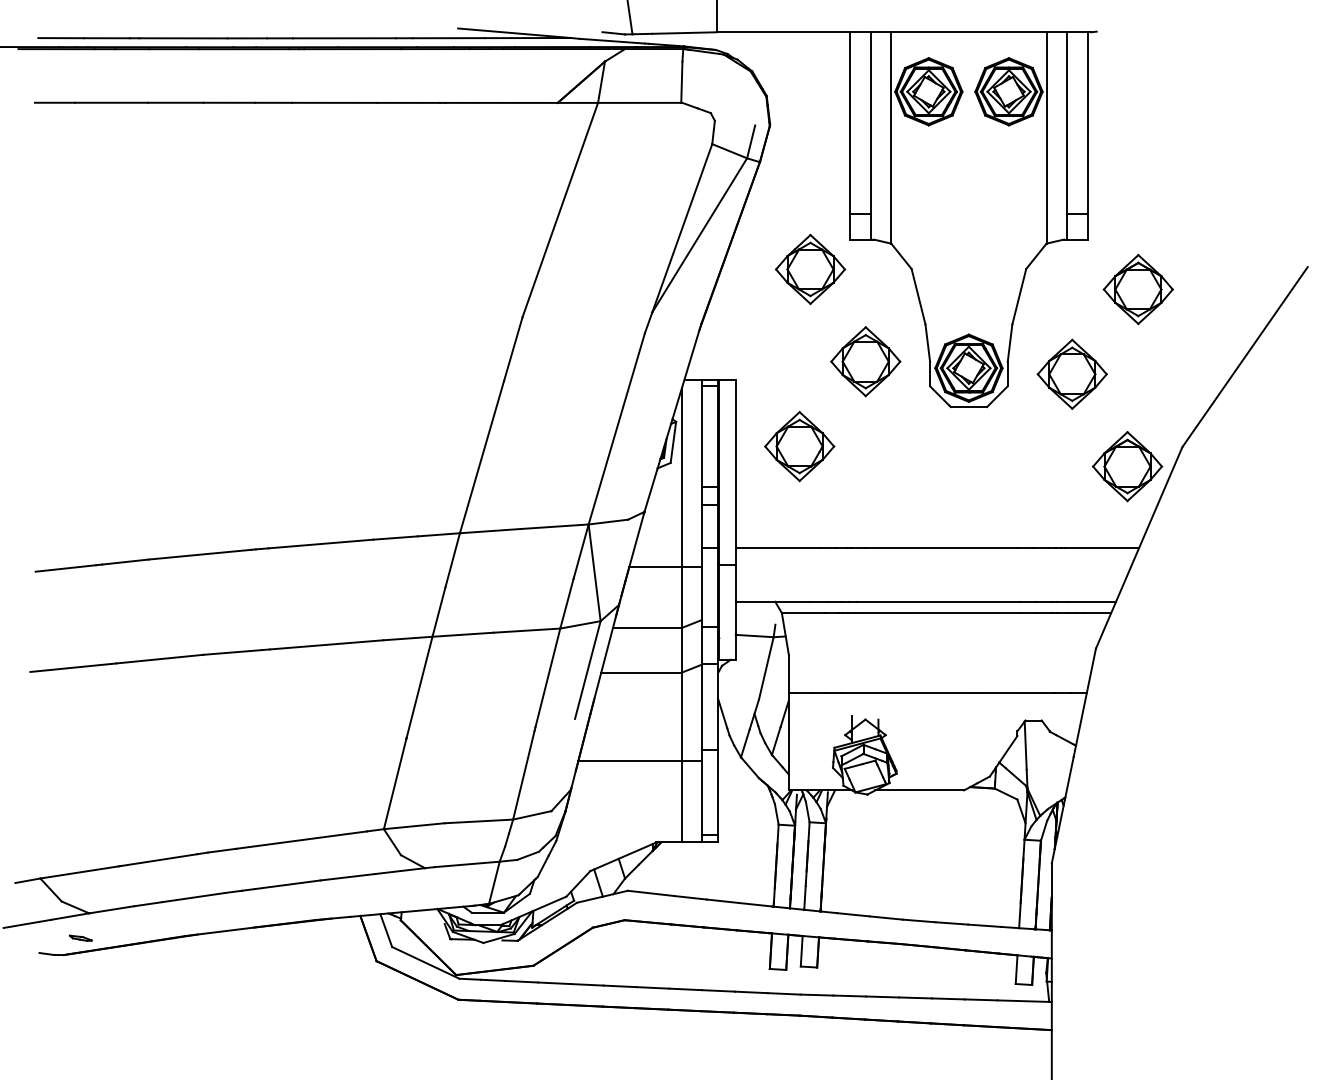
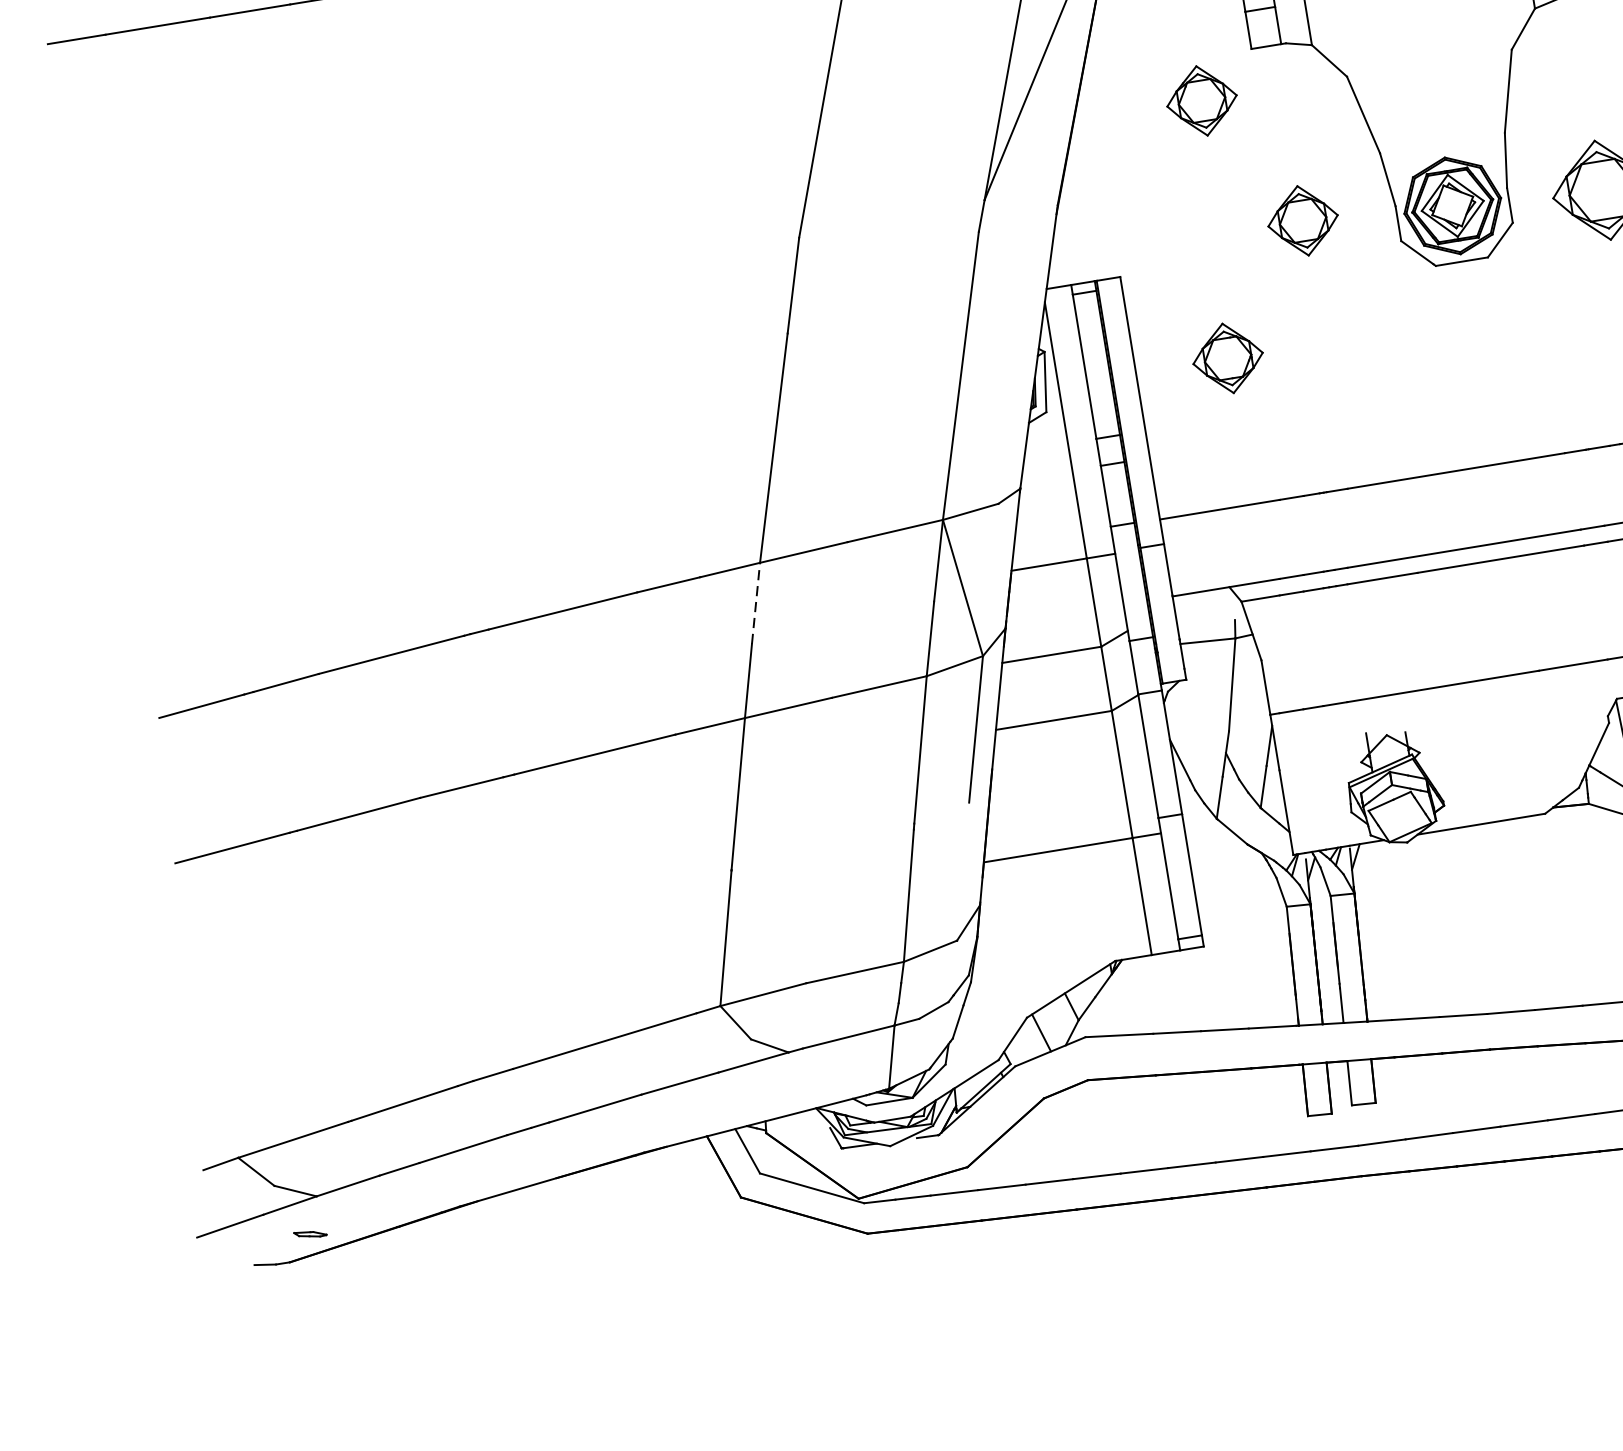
part: (810, 268) -> (1201, 99), size x0.7
part: (865, 361) -> (1302, 220), size x0.7
part: (799, 446) -> (1227, 358), size x0.7
line: (452, 559) -> (755, 602), solid -> dashed

